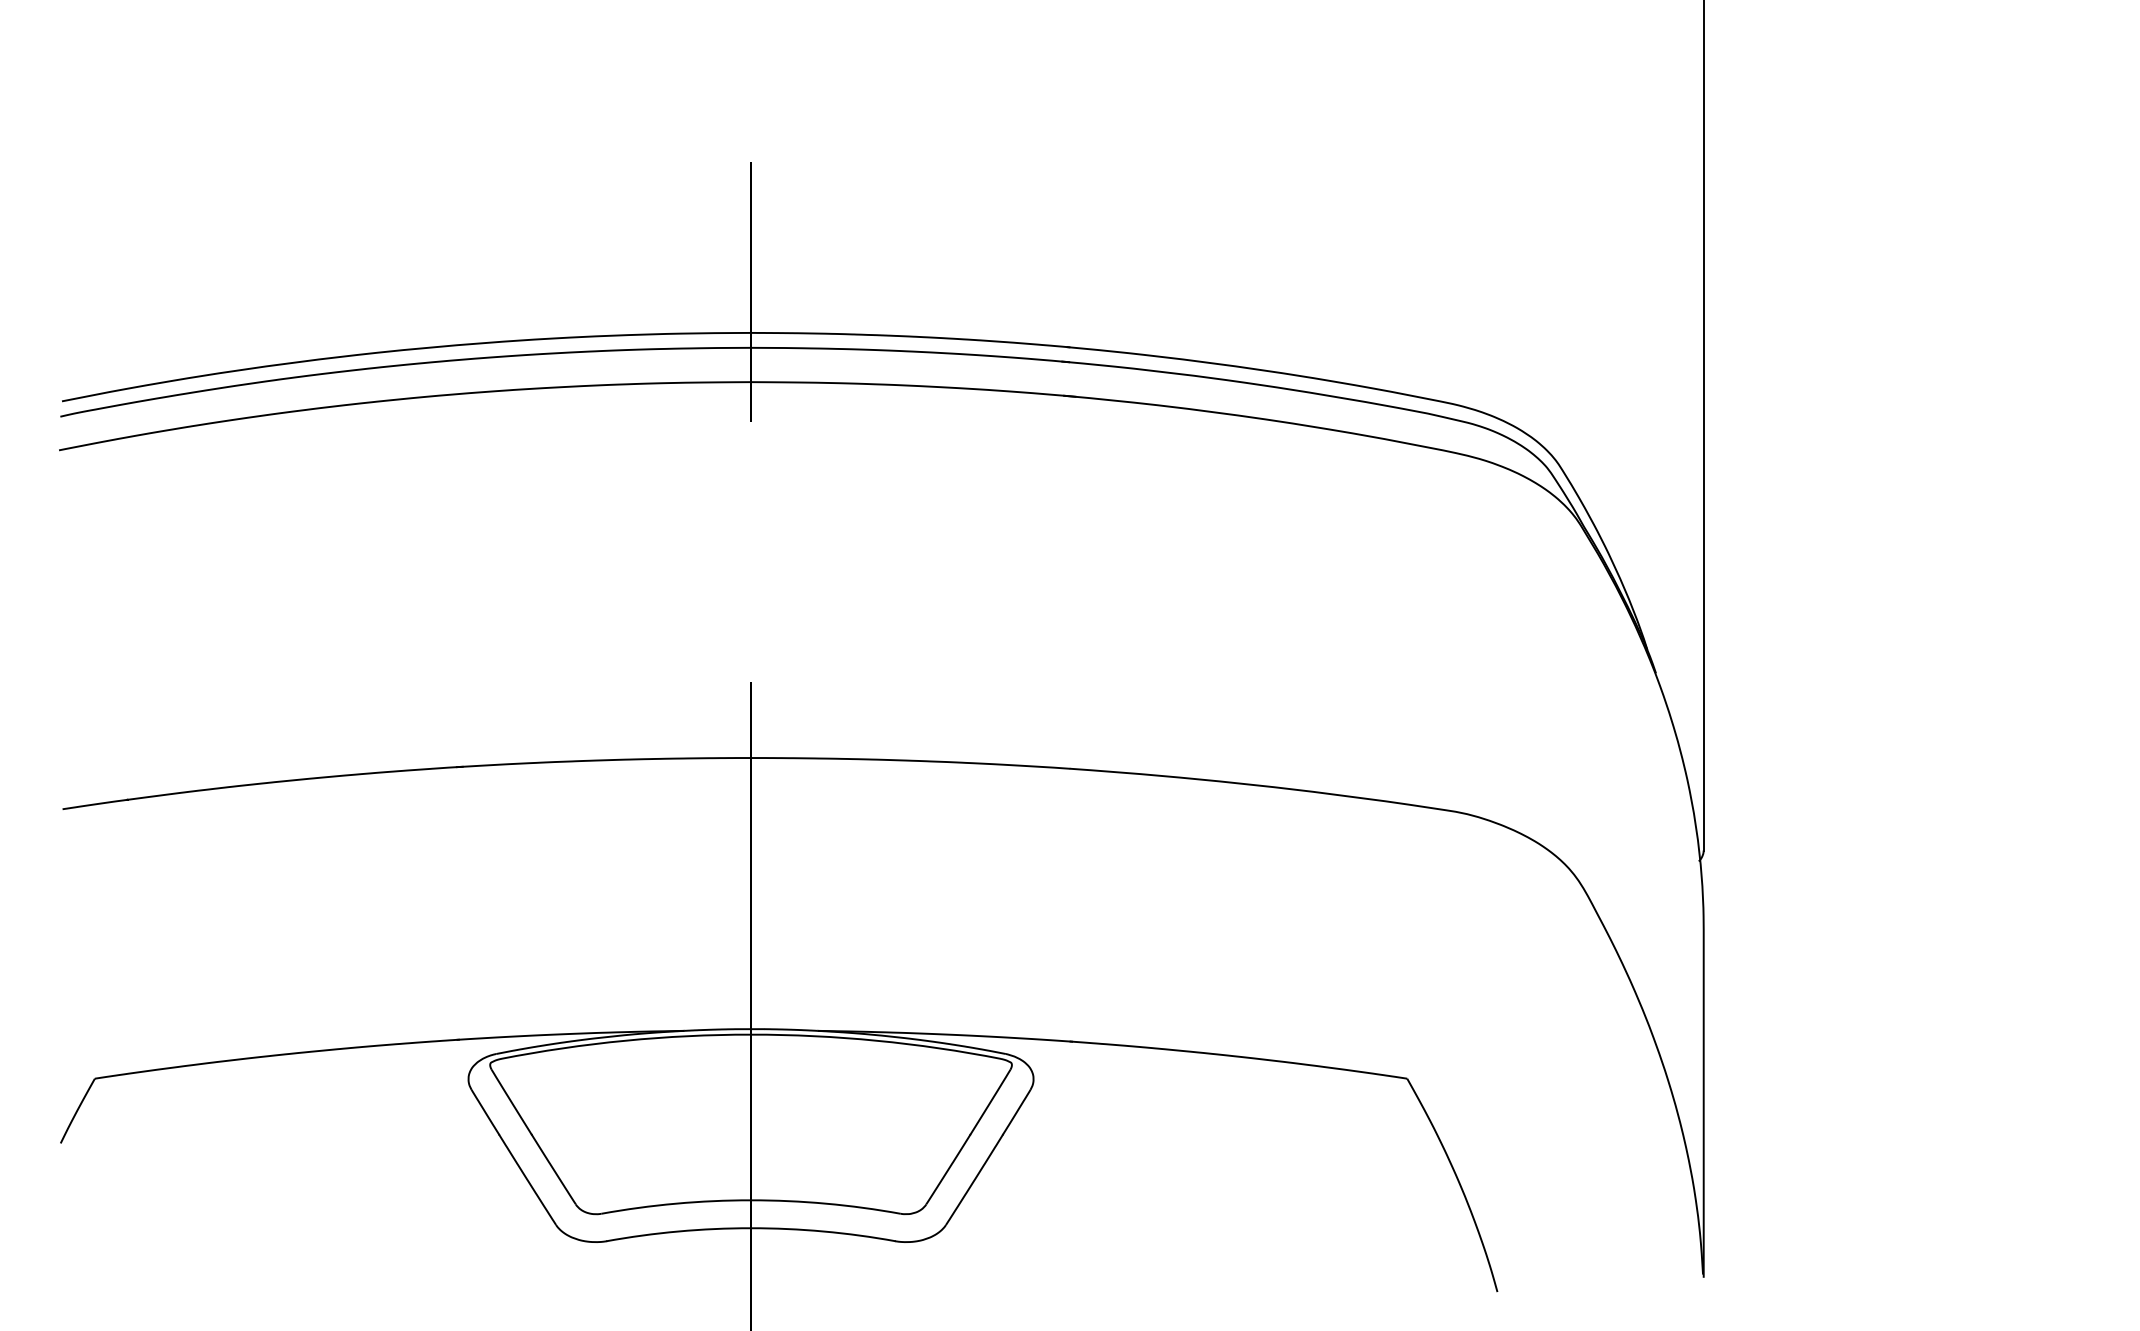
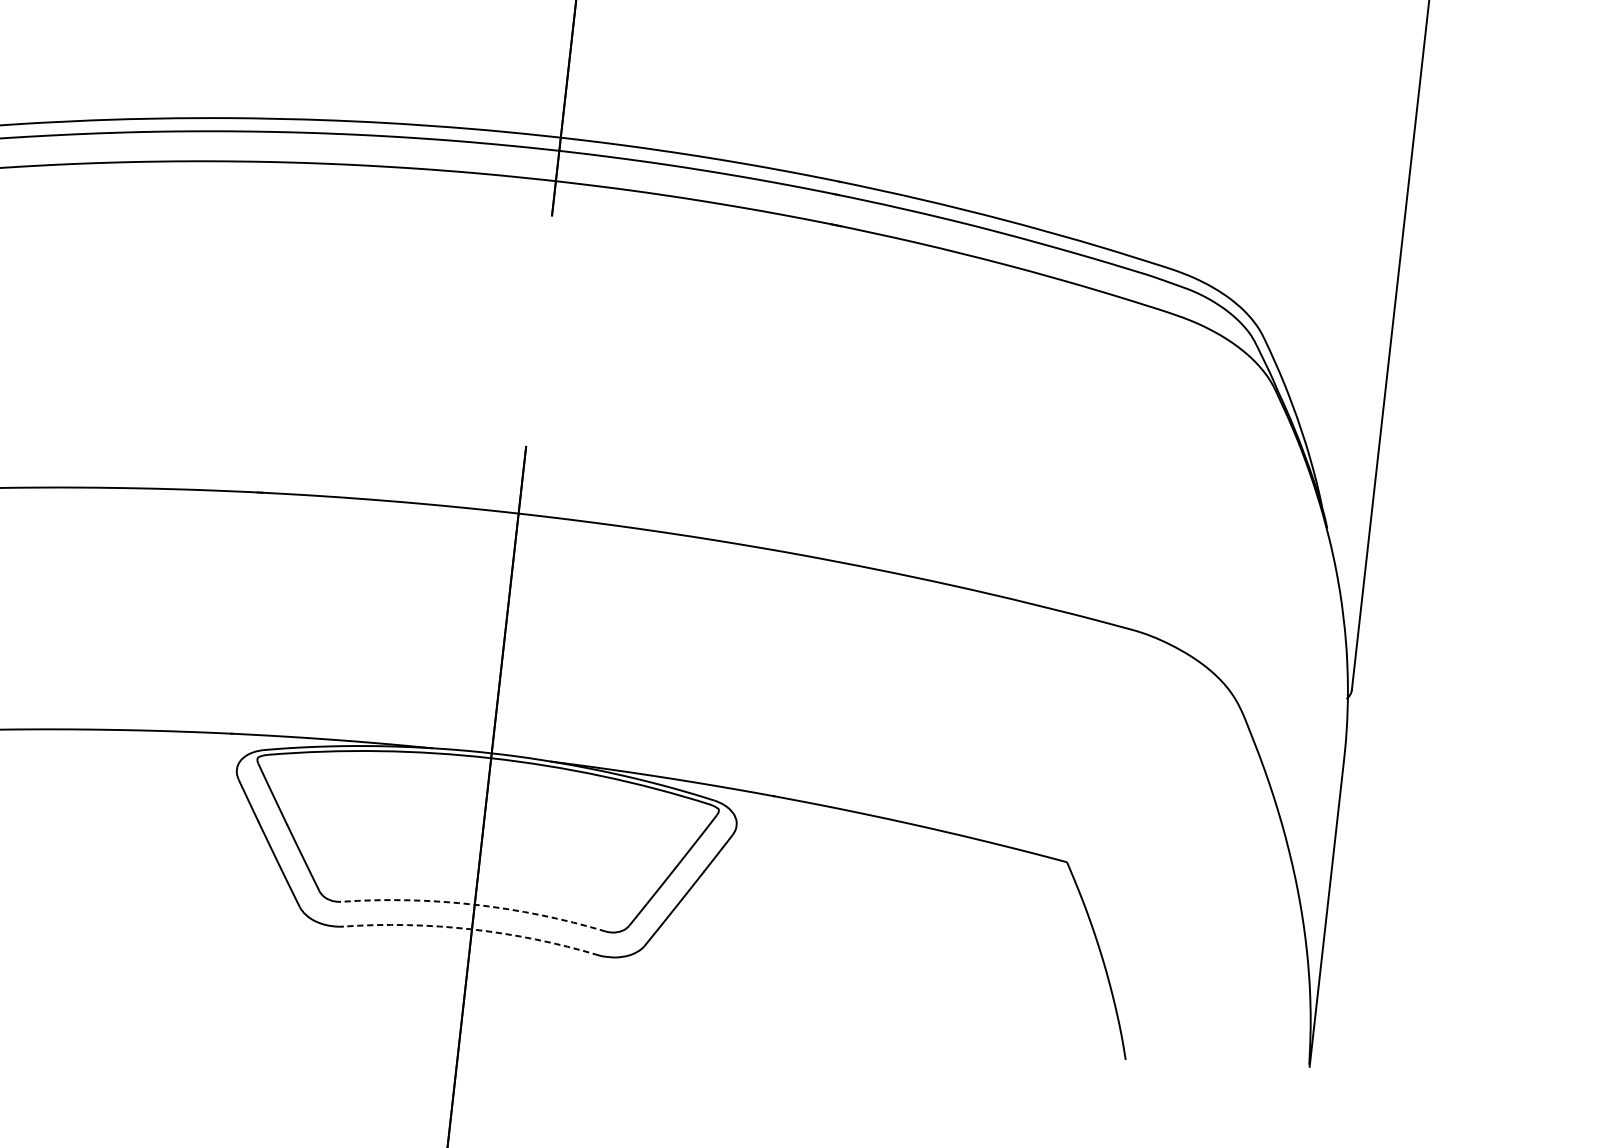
arc: (751, 1200) -> (475, 904), solid -> dashed
arc: (751, 1228) -> (472, 929), solid -> dashed

